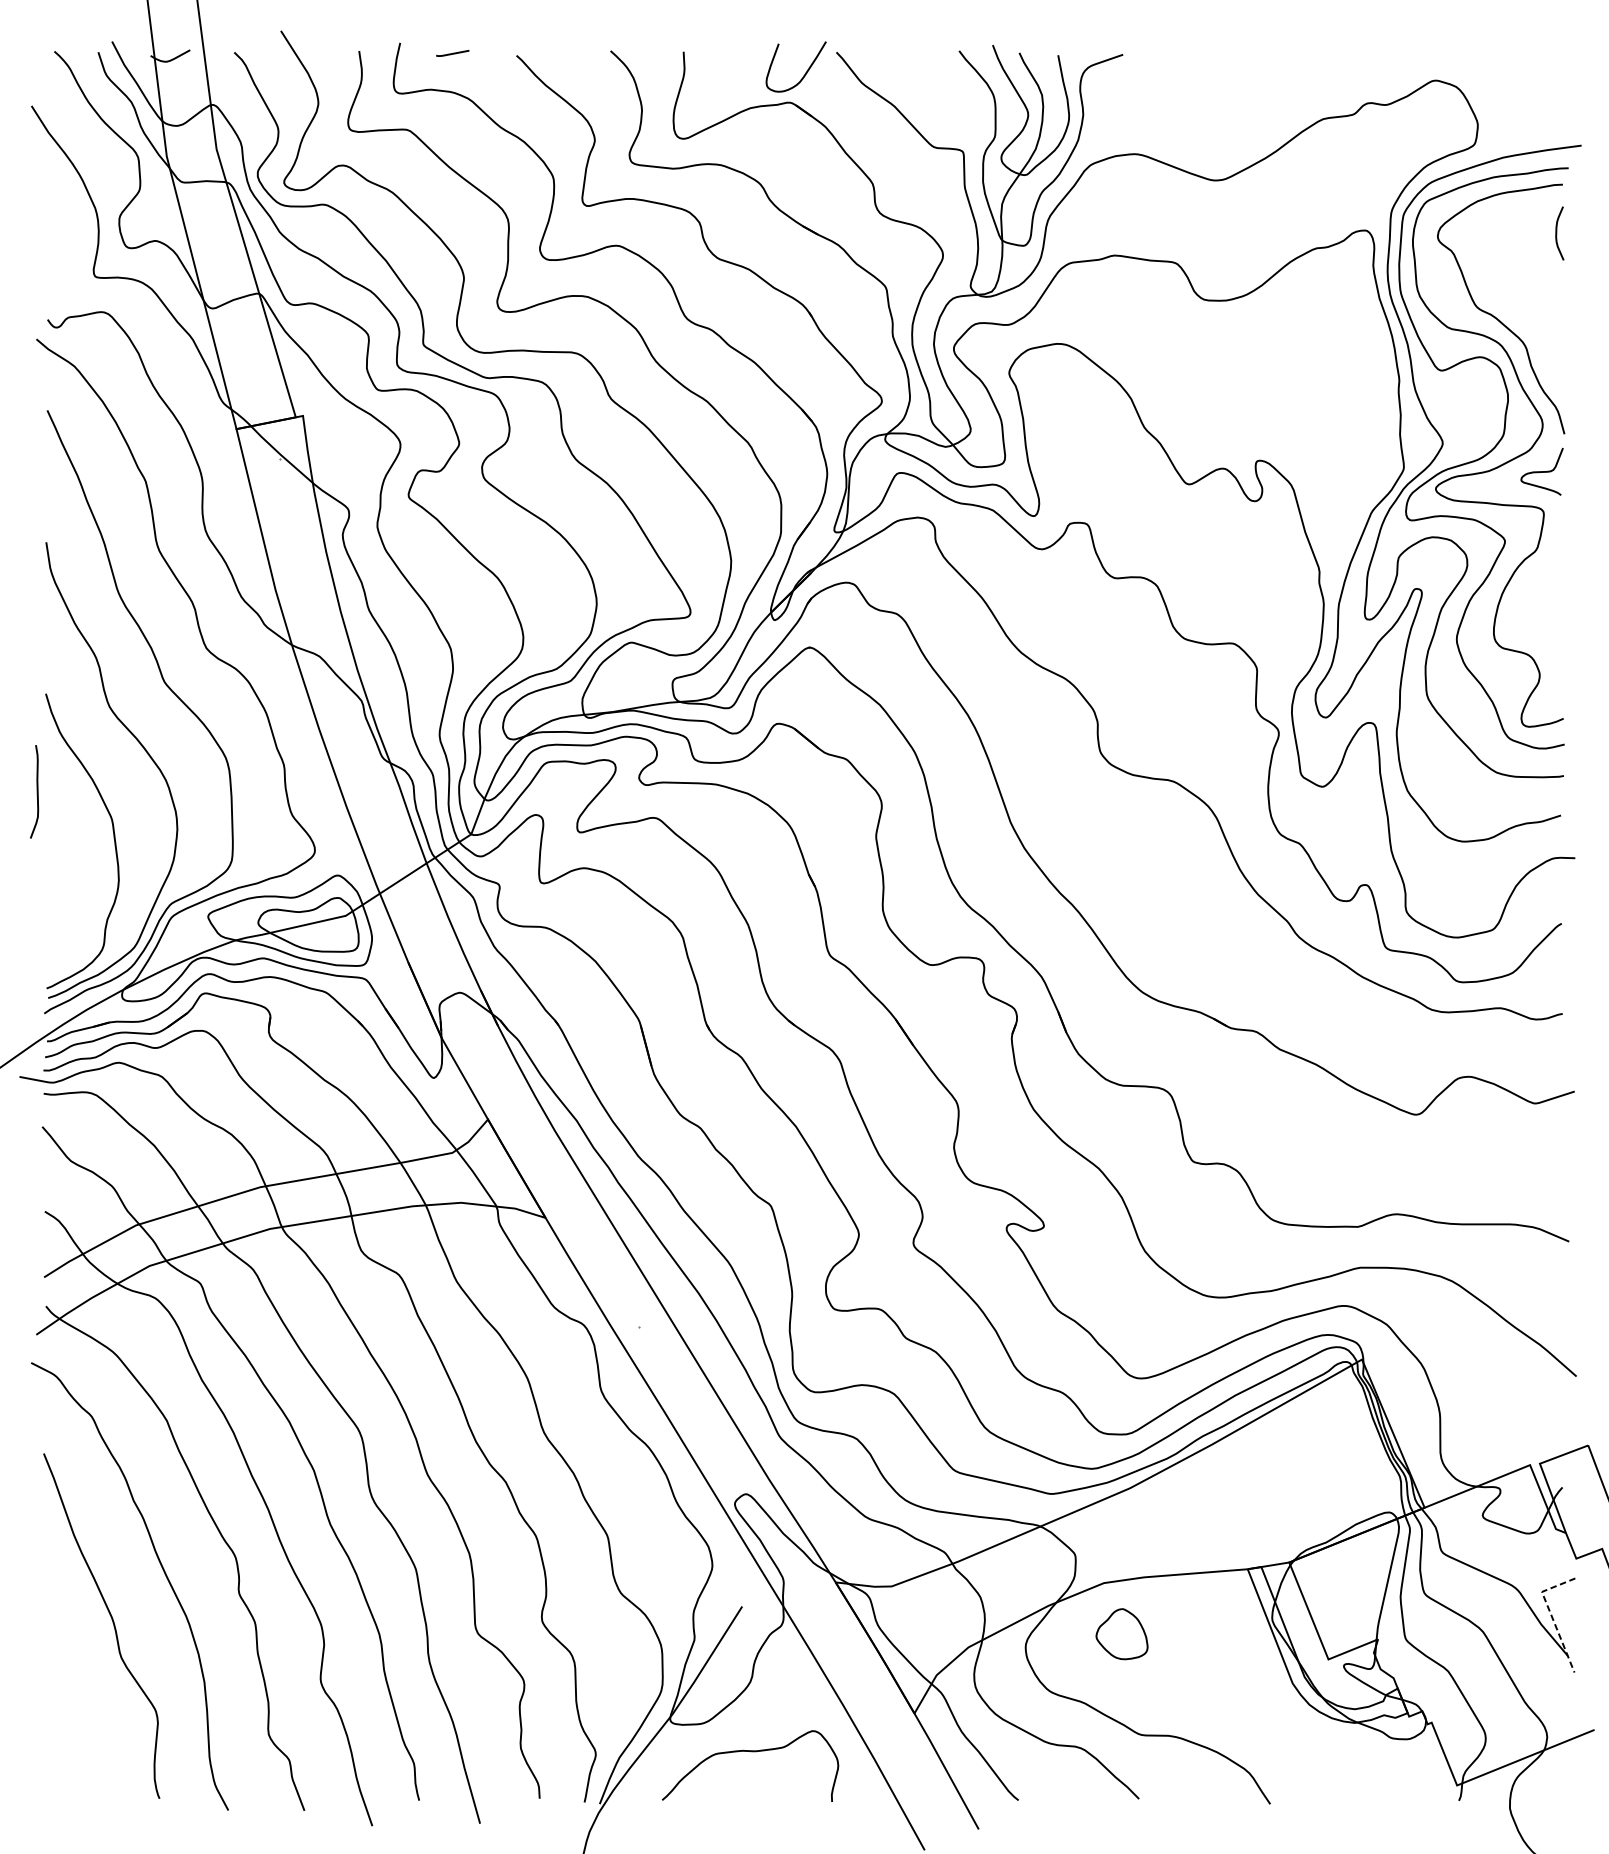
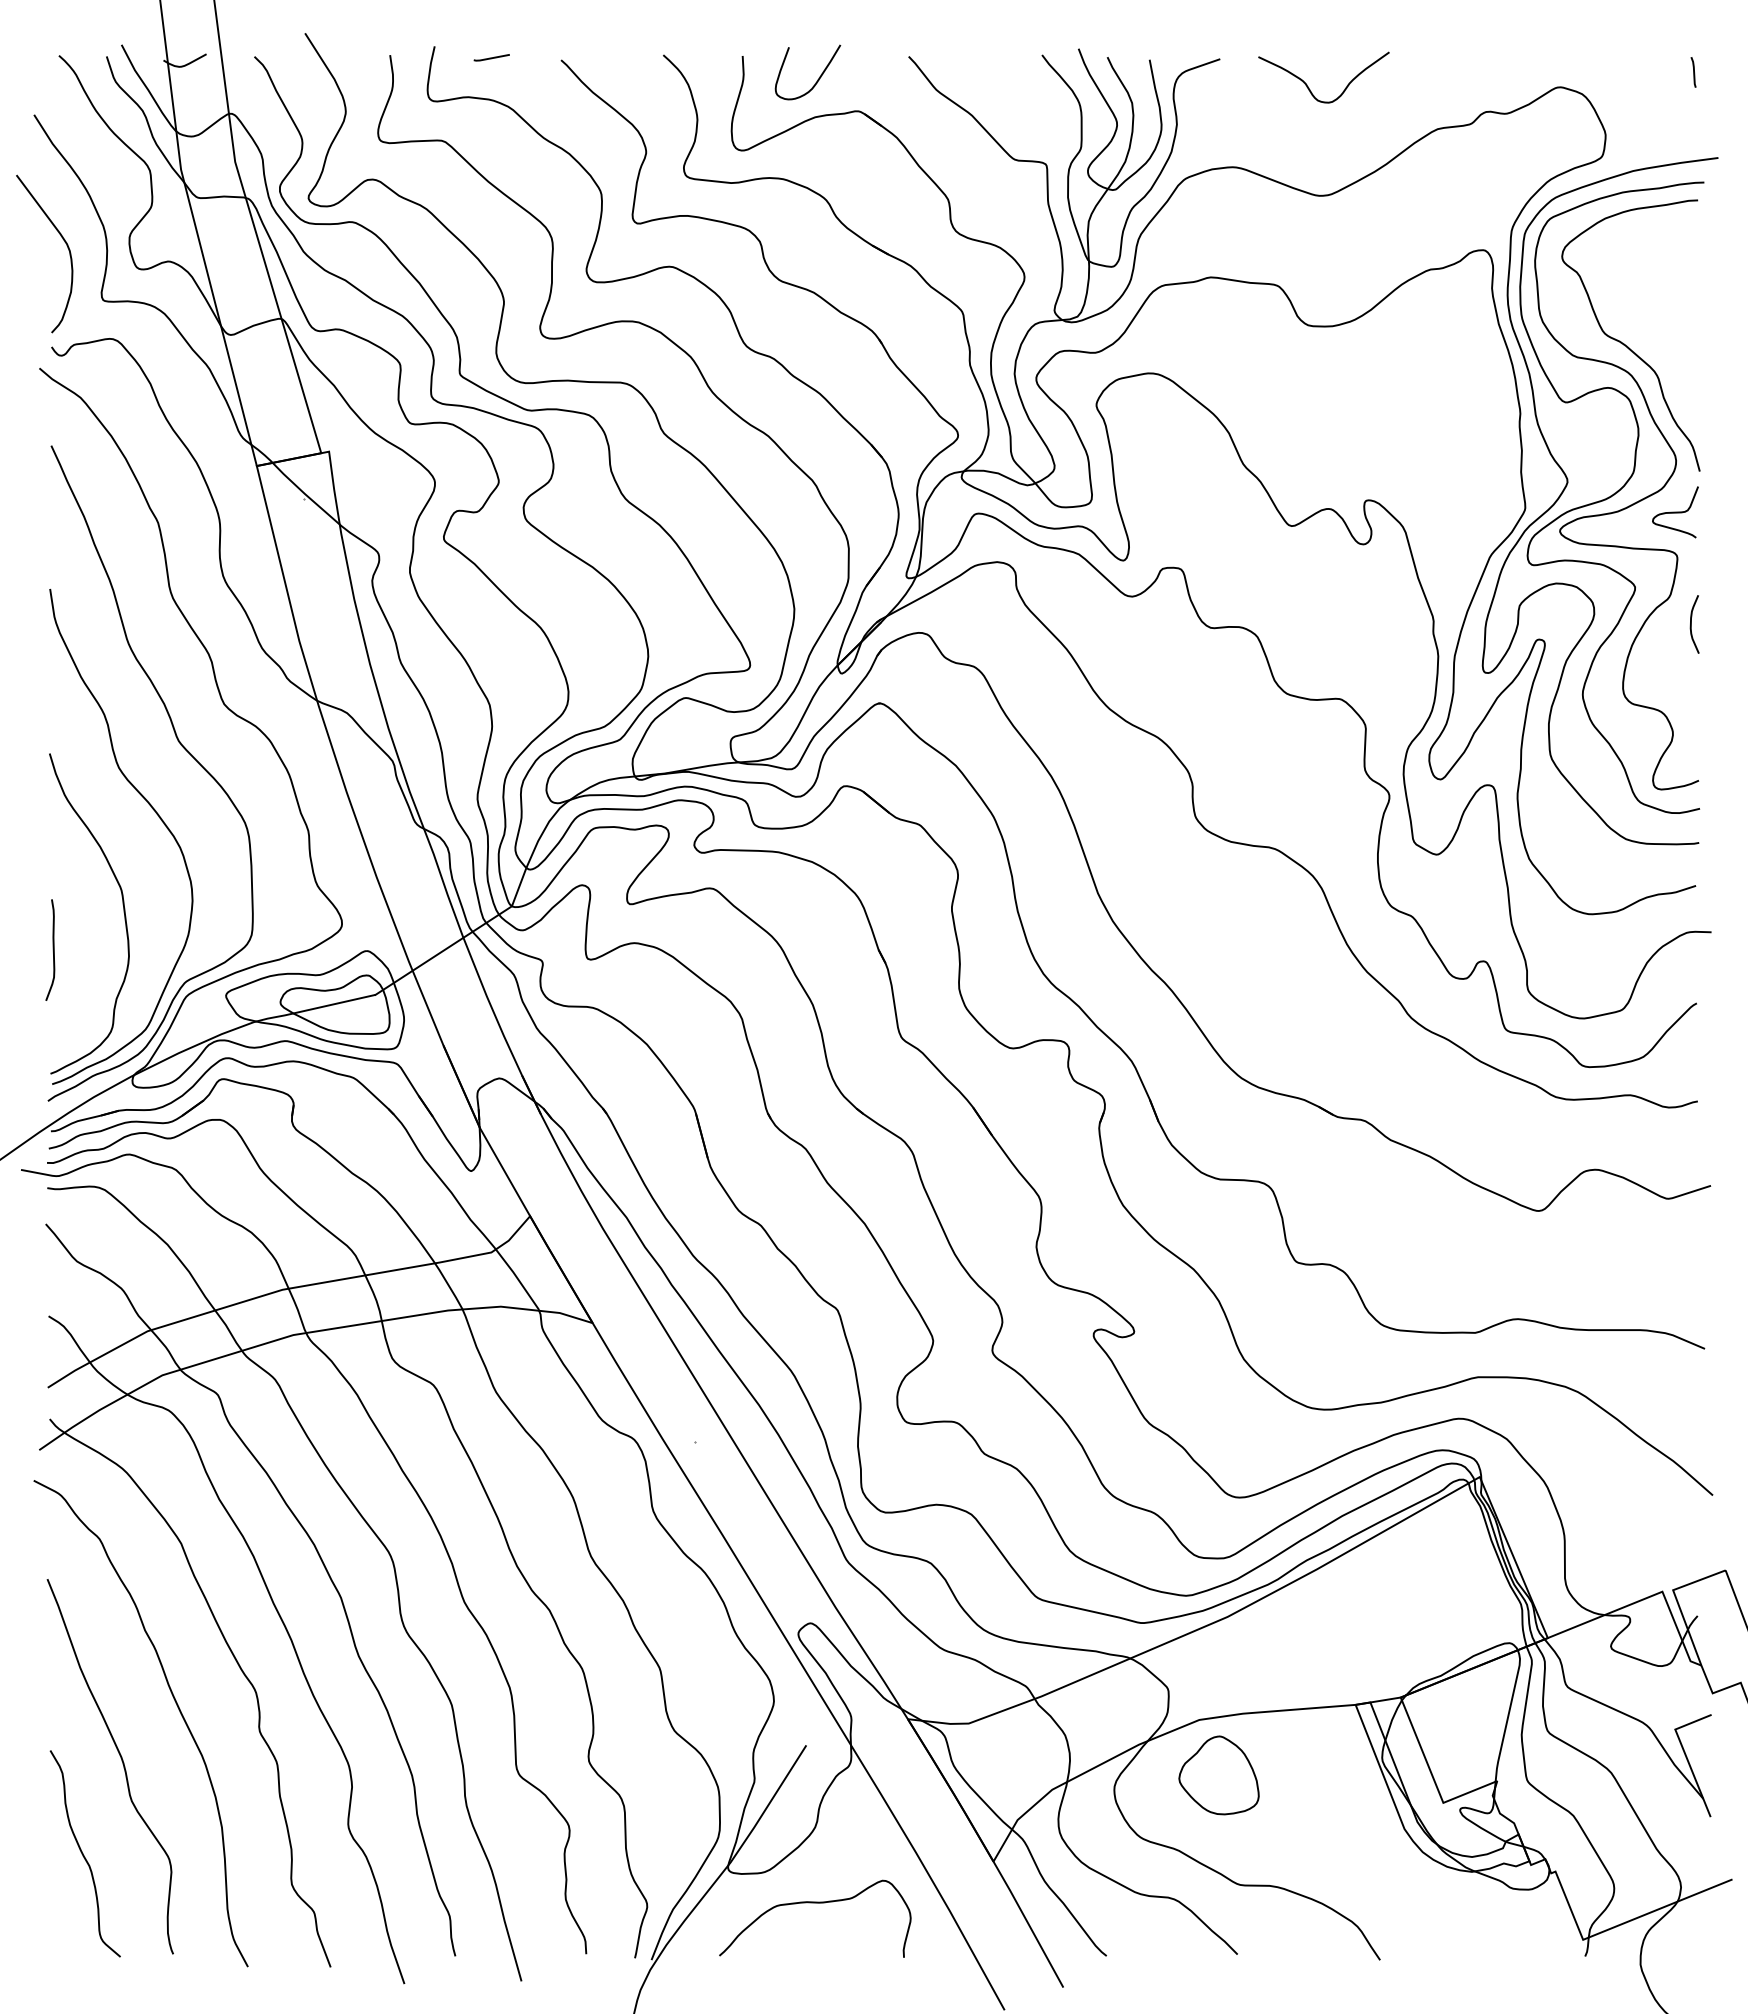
line: (1558, 66) -> (1693, 72), added
curve: (804, 73) -> (817, 79), moved
curve: (1203, 78) -> (1307, 84), added
curve: (57, 220) -> (62, 239), added
curve: (1556, 233) -> (1691, 624), moved
curve: (36, 791) -> (52, 949), moved
line: (1551, 1614) -> (1685, 1754), dashed -> solid
part: (1121, 1634) -> (1218, 1775), size x1.43
curve: (77, 1706) -> (83, 1853), added

